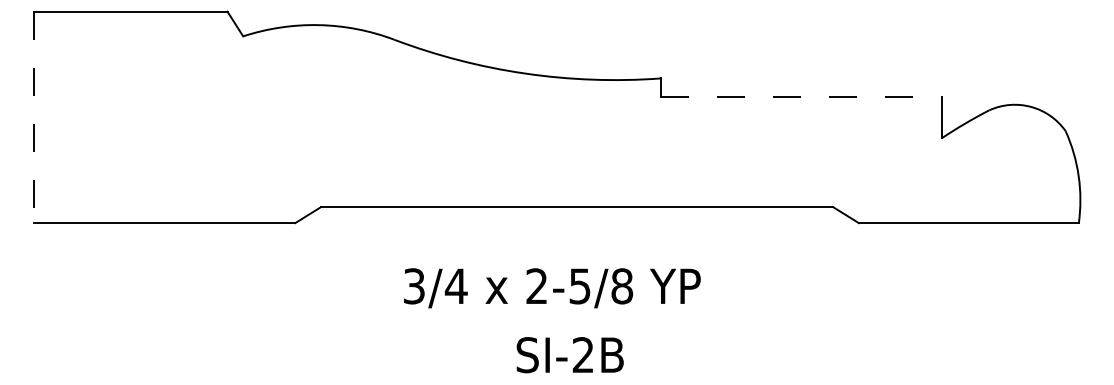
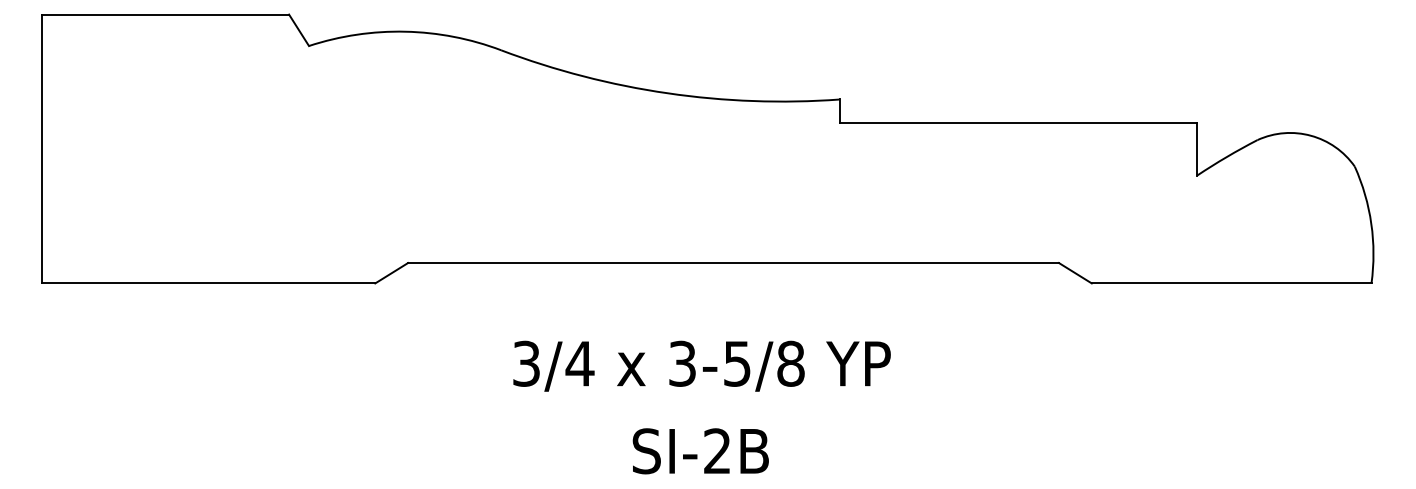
line: (801, 97) -> (1018, 123), dashed -> solid
line: (33, 117) -> (42, 149), dashed -> solid
text: (536, 286) -> (682, 363), 2-5/8 -> 3-5/8
text: (569, 355) -> (700, 451), moved

